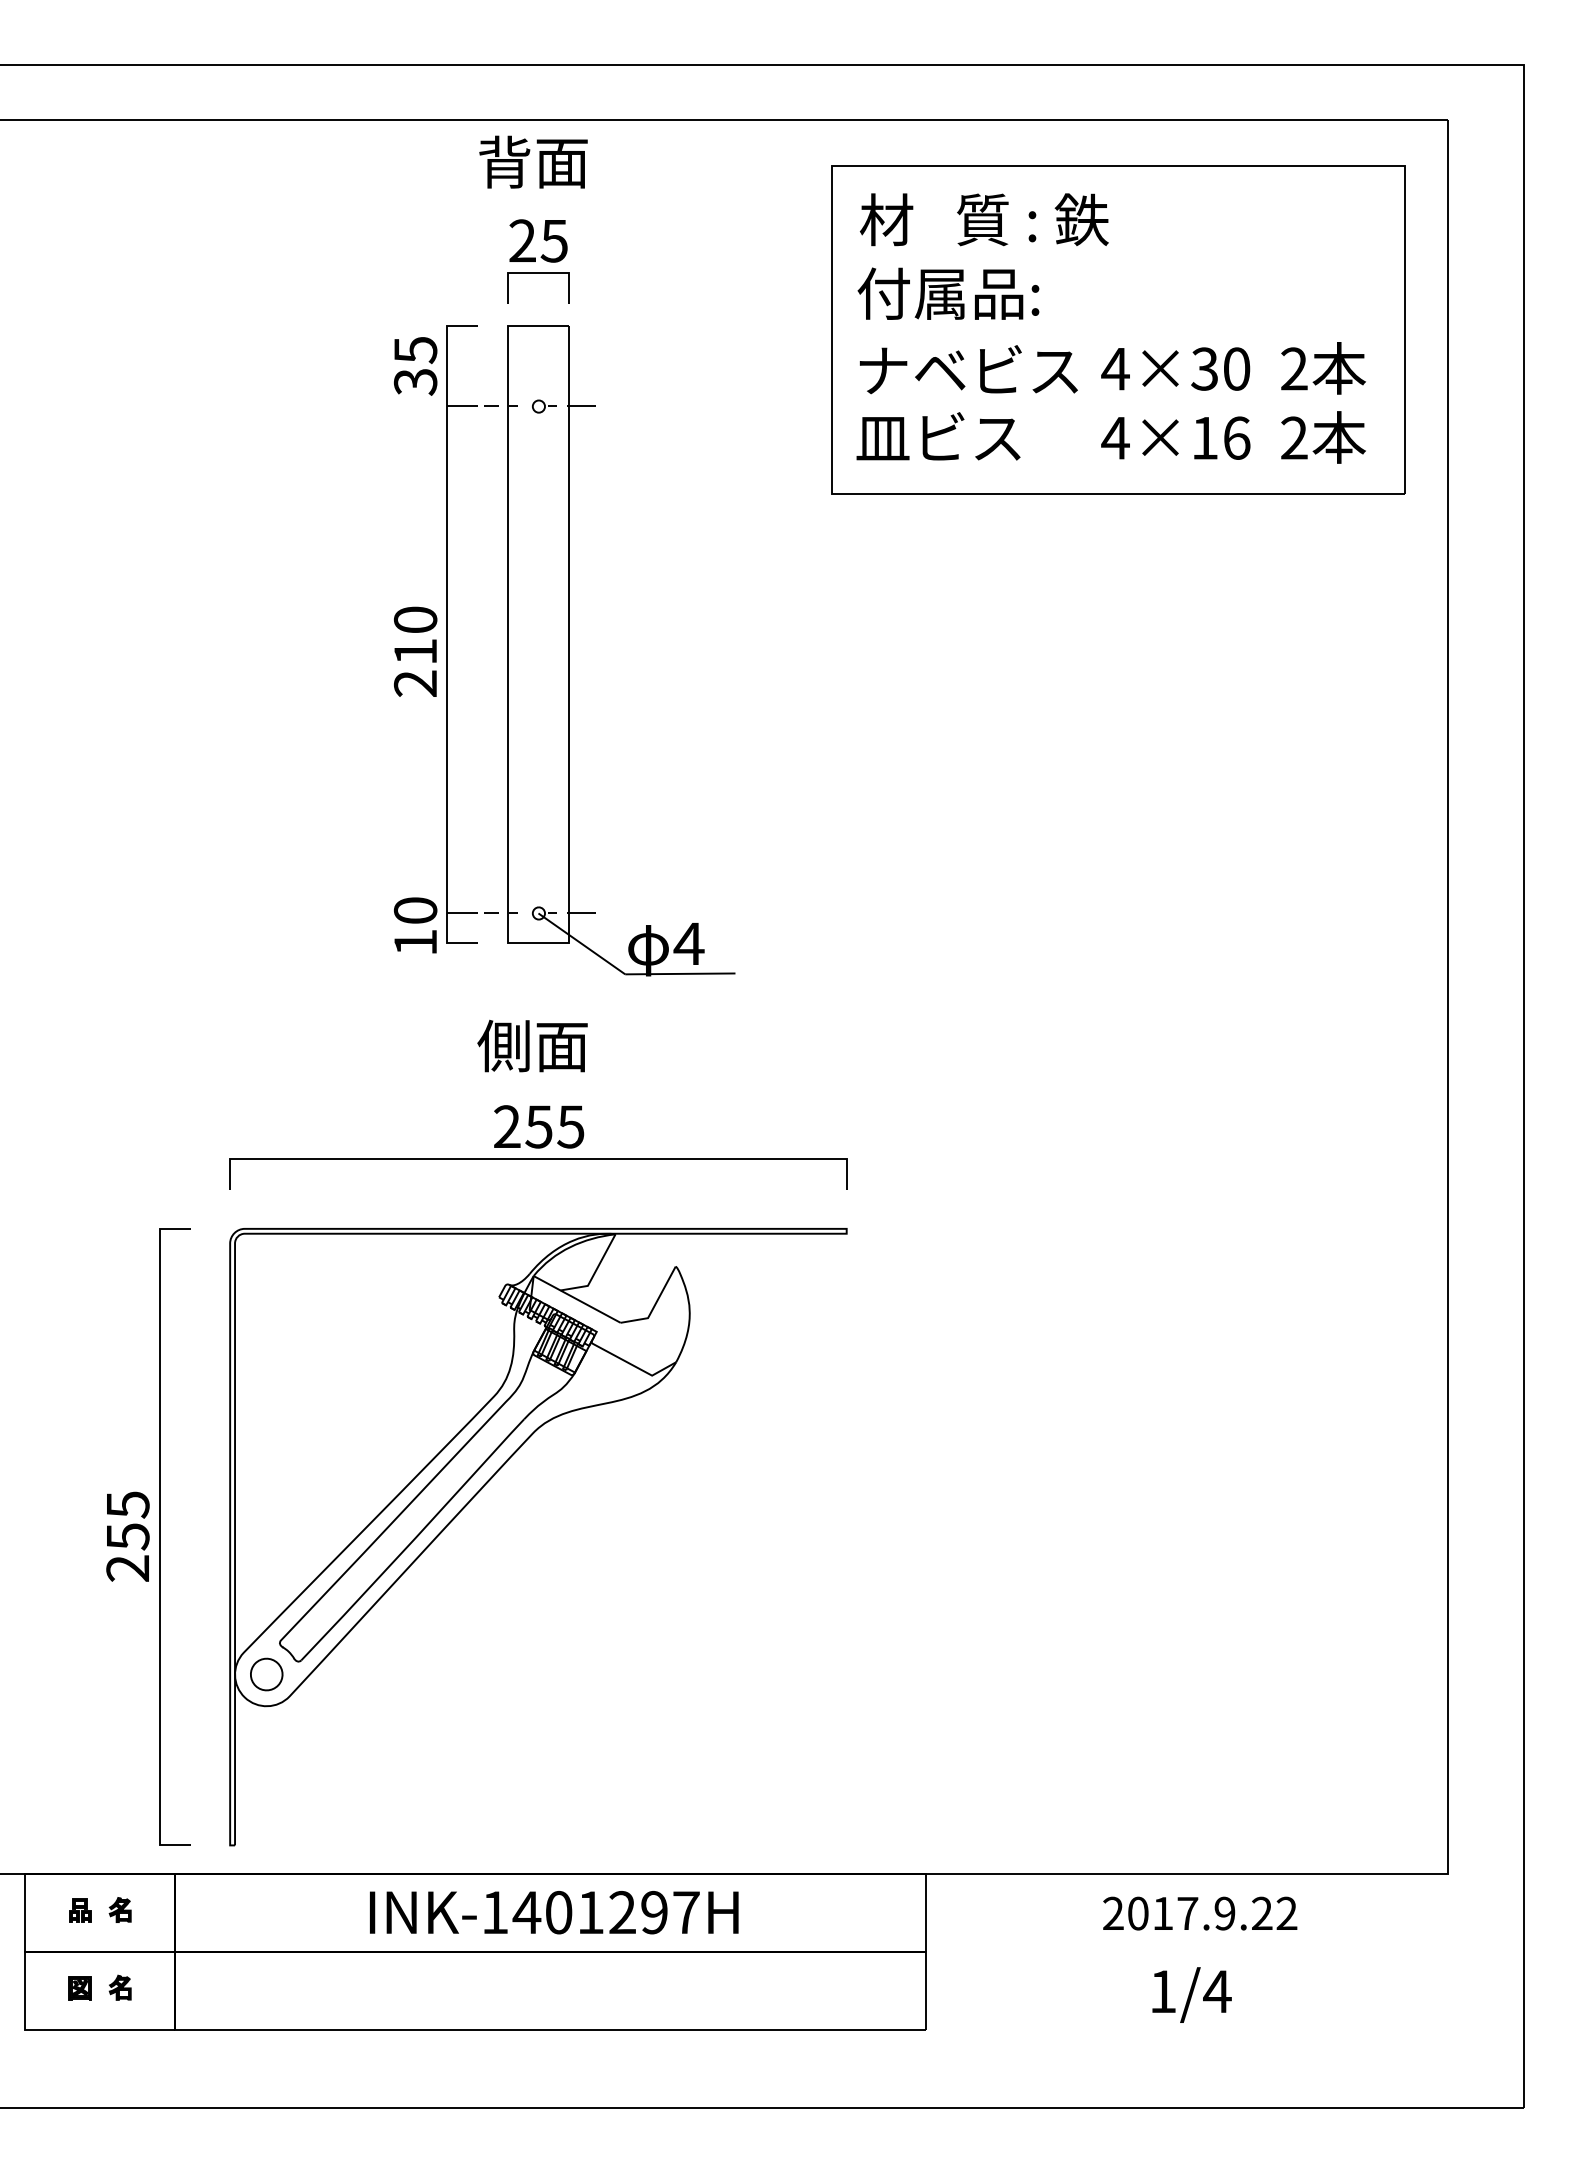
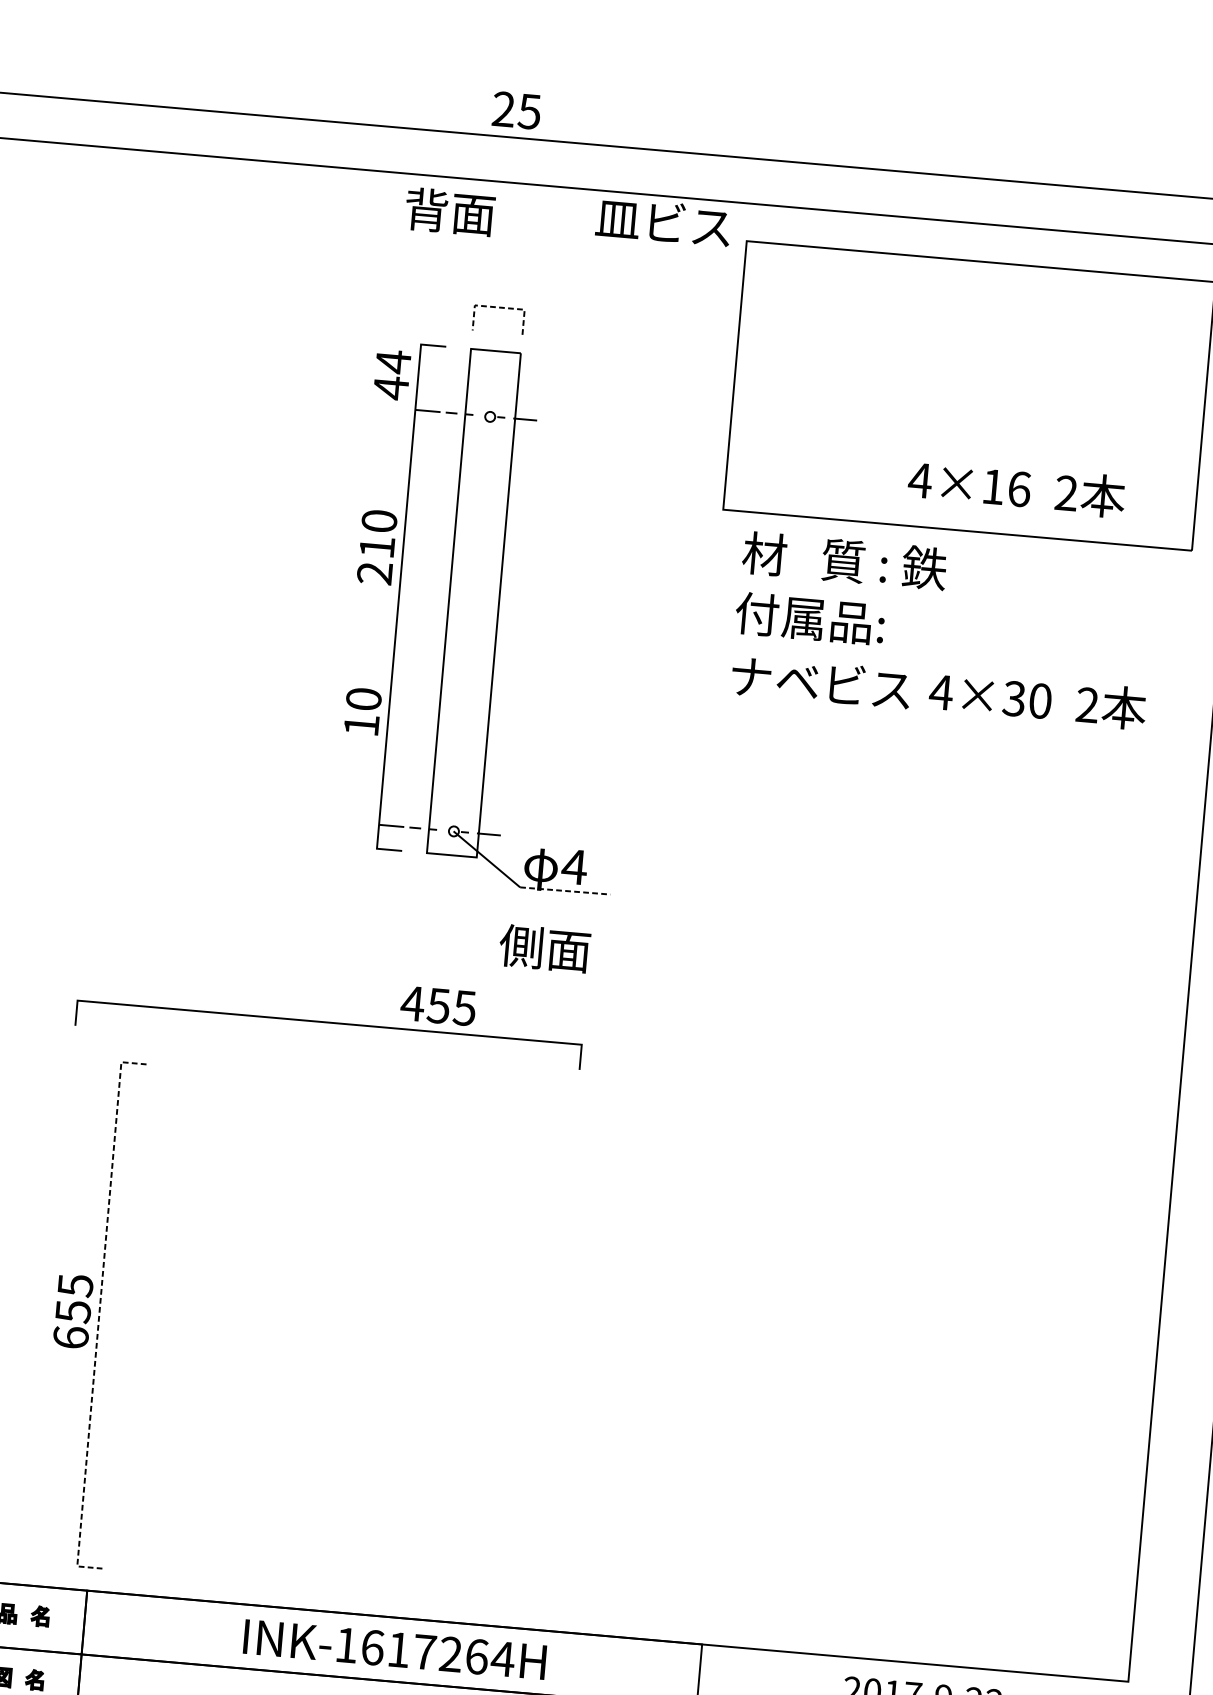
text: (533, 161) -> (450, 211), moved
text: (538, 240) -> (516, 110), moved
line: (538, 272) -> (499, 307), solid -> dashed
text: (1111, 293) -> (943, 630), moved
text: (415, 365) -> (392, 374), 35 -> 44
text: (938, 436) -> (663, 221), moved
text: (1233, 437) -> (1016, 488), moved
text: (415, 651) -> (377, 547), moved
text: (415, 925) -> (362, 711), moved
line: (680, 973) -> (565, 890), solid -> dashed
text: (532, 1045) -> (544, 948), moved
text: (506, 1126) -> (412, 1003), 255 -> 455
line: (538, 1159) -> (329, 1023), moved
part: (481, 1490) -> (365, 1299), removed
line: (159, 1537) -> (99, 1314), solid -> dashed
text: (127, 1568) -> (70, 1337), 255 -> 655
text: (606, 1912) -> (437, 1653), INK-1401297H -> INK-1617264H

